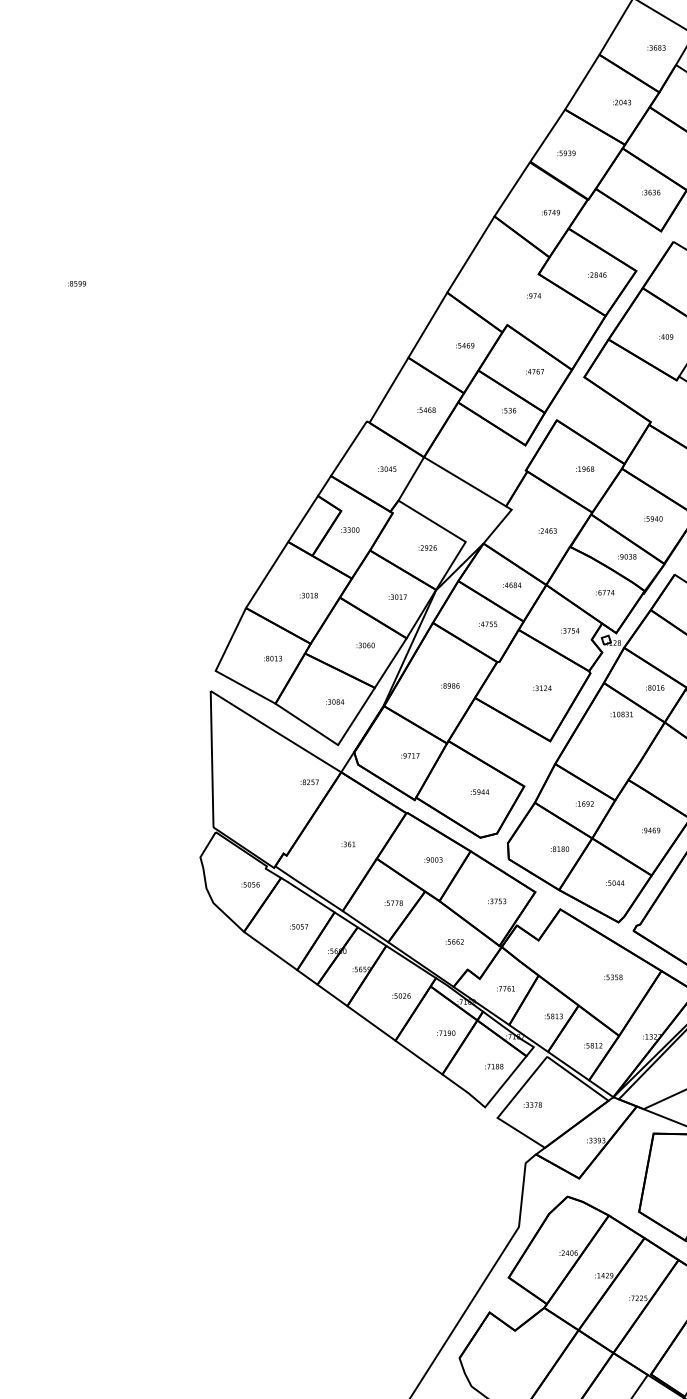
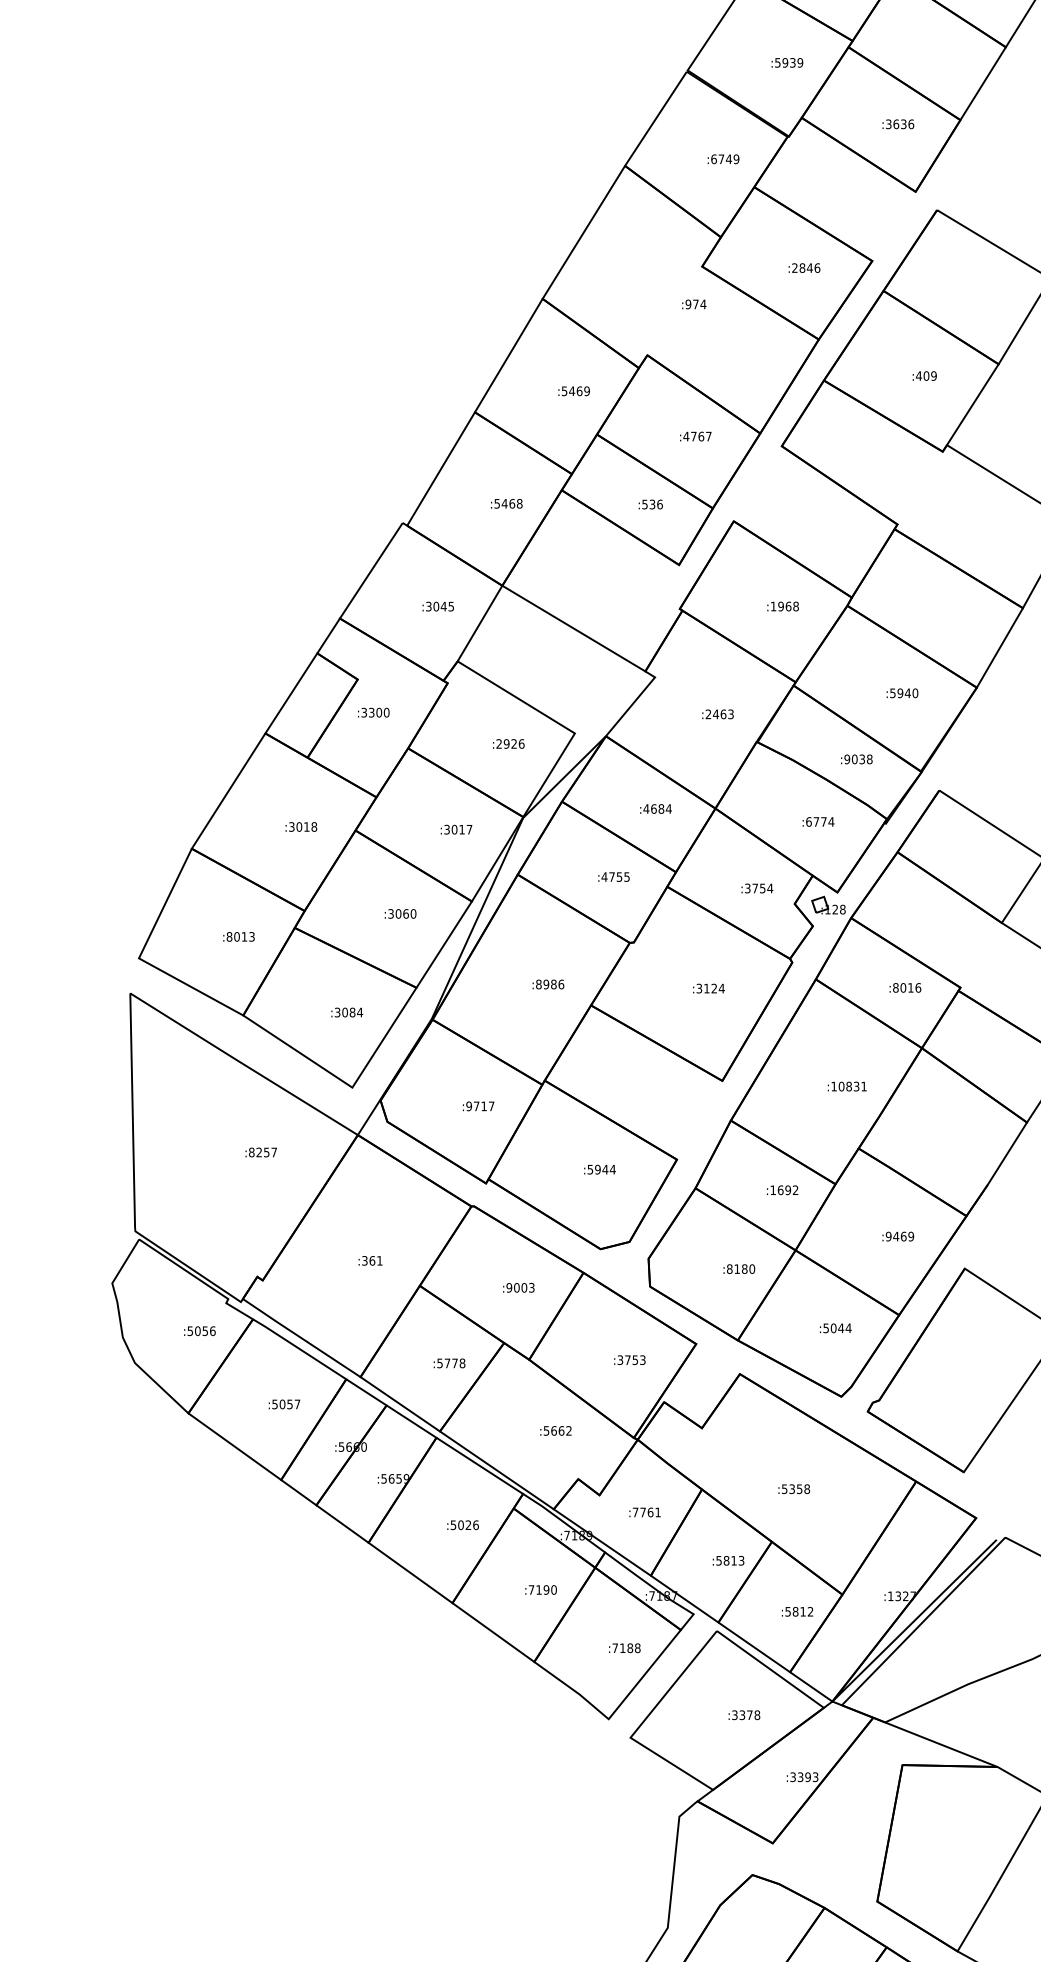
text: (566, 153) -> (787, 63), moved
text: (621, 714) -> (846, 1086), moved
text: (309, 782) -> (260, 1152), moved
text: (613, 977) -> (794, 1489), moved
text: (532, 1104) -> (743, 1714), moved

